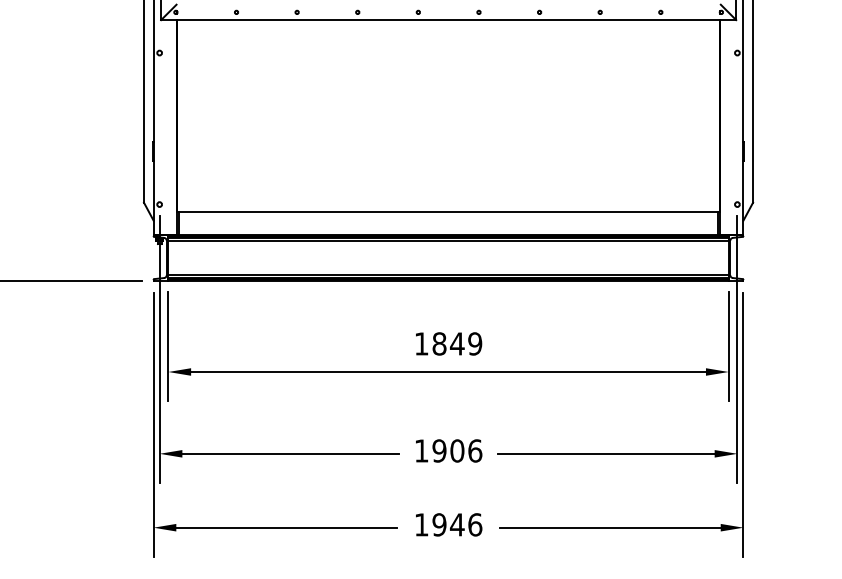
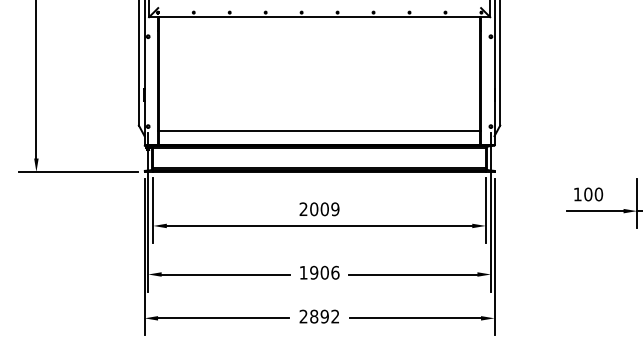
text: (439, 344) -> (314, 209), 1849 -> 2009
text: (448, 524) -> (319, 316), 1946 -> 2892

